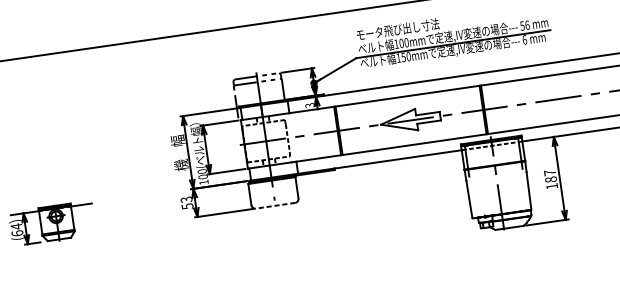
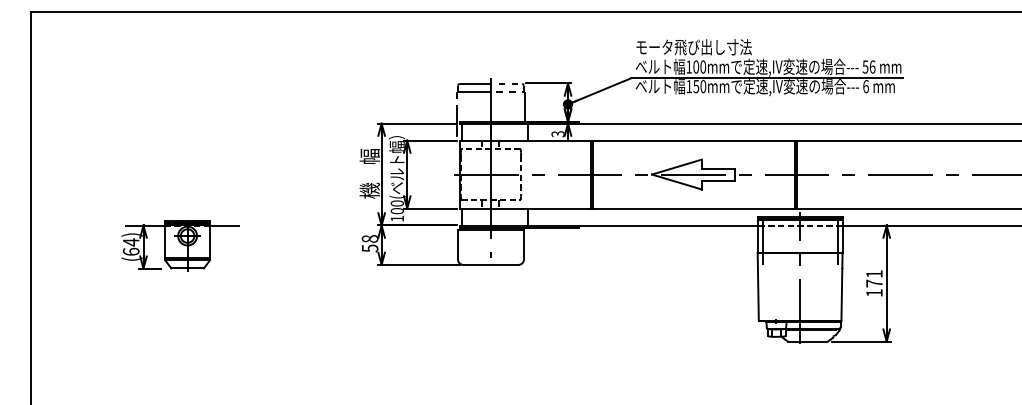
text: (550, 176) -> (874, 278), 187 -> 171
text: (186, 199) -> (369, 238), 53 -> 58
line: (275, 205) -> (490, 264), dashed -> solid

